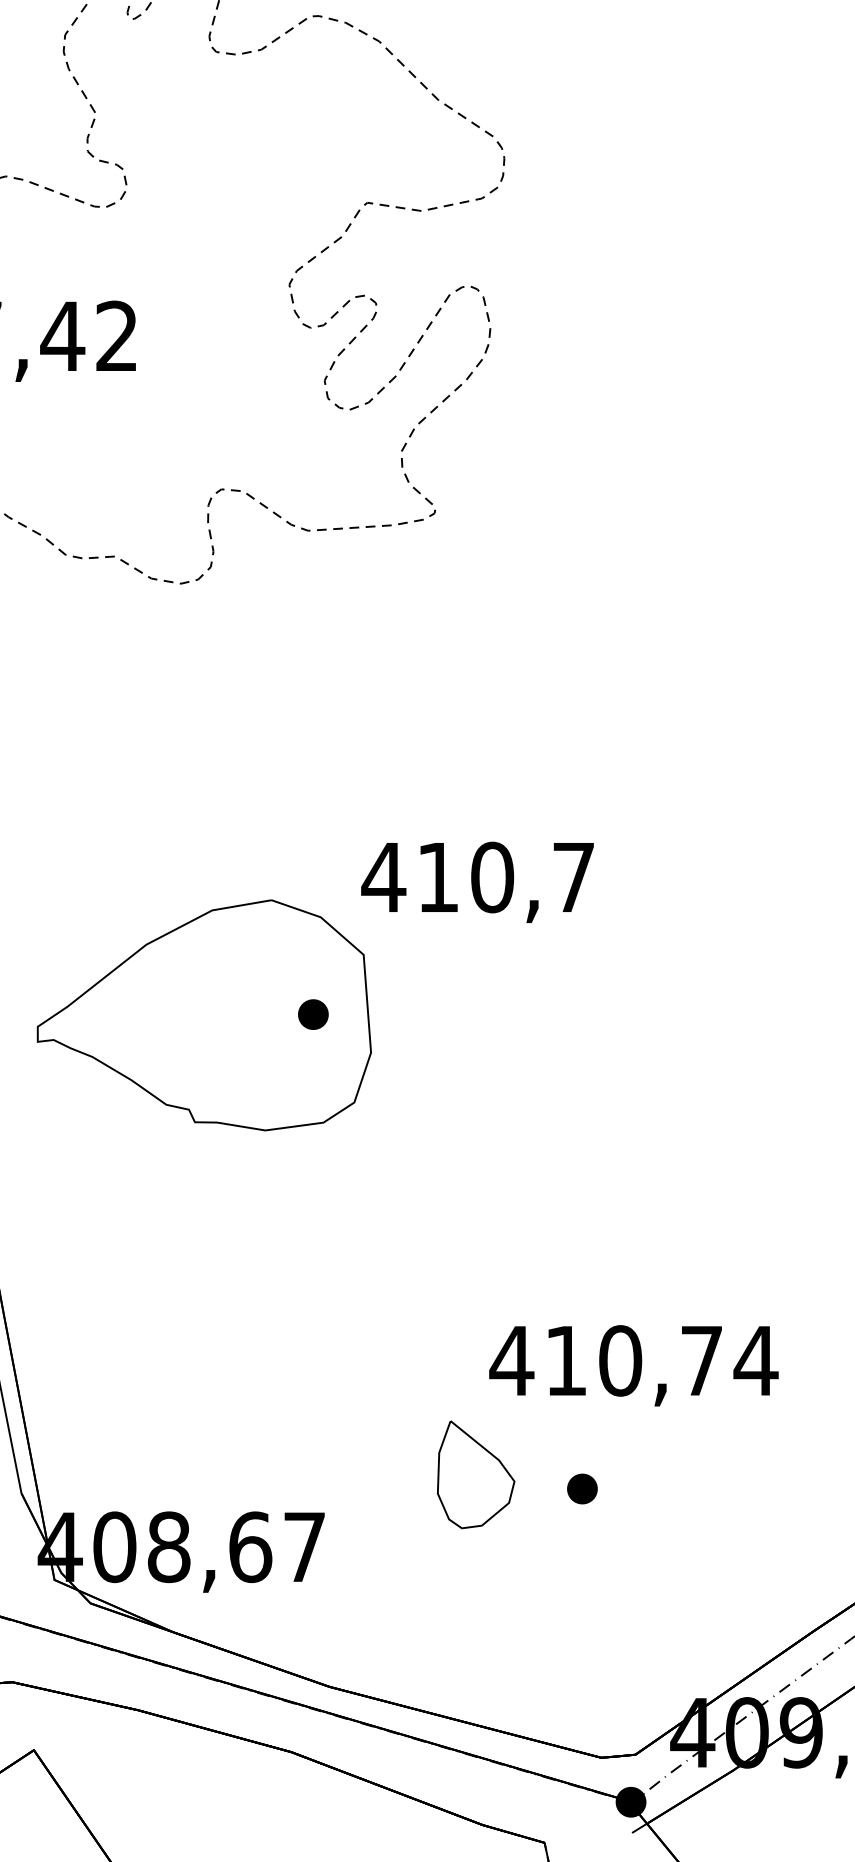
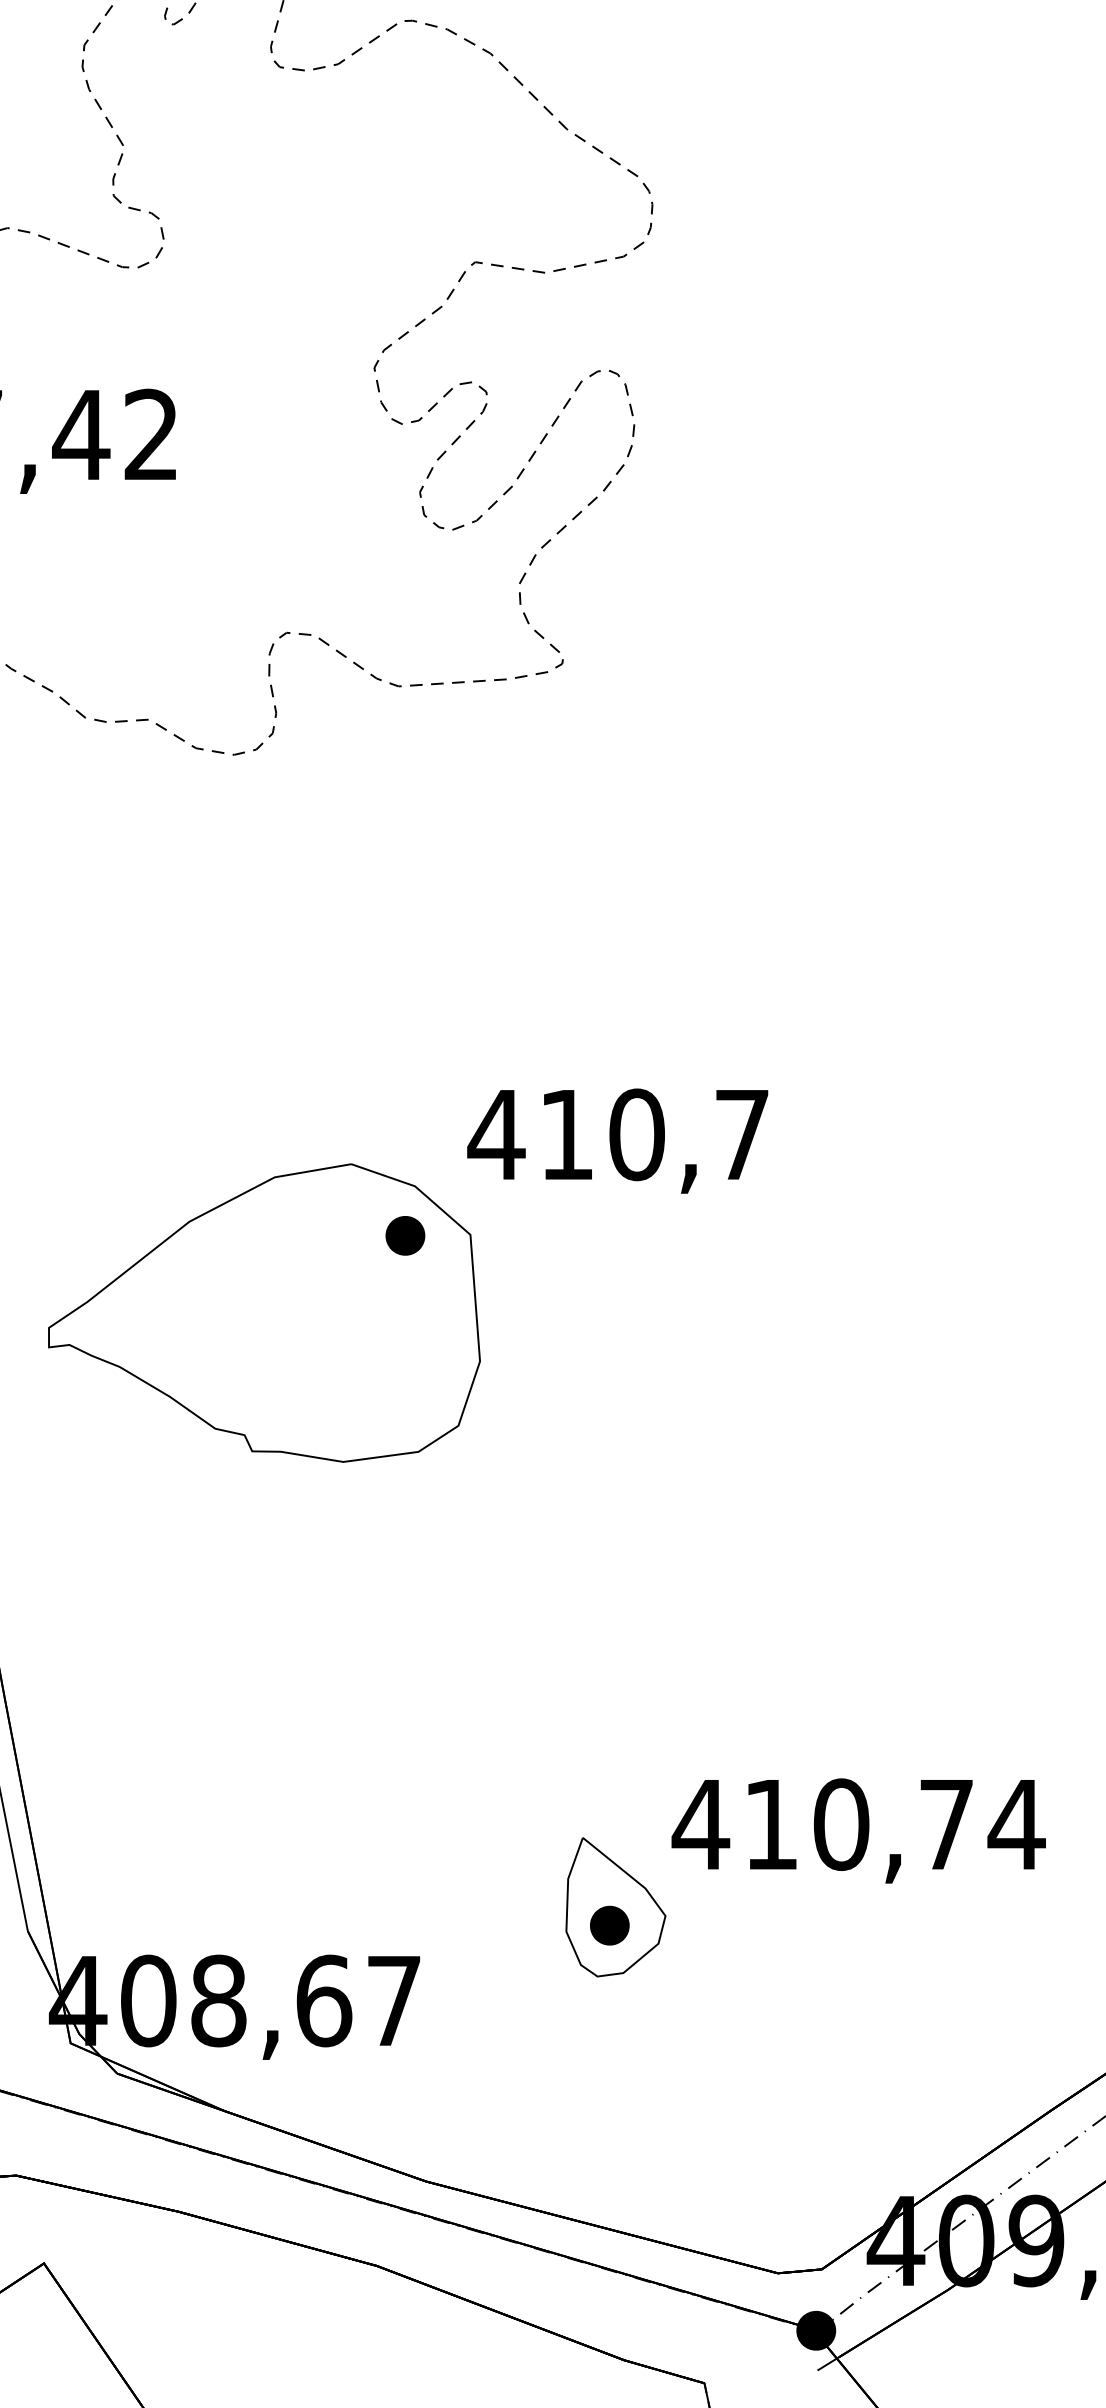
part: (313, 1014) -> (405, 1235), moved
text: (633, 1365) -> (858, 1830), moved
part: (582, 1488) -> (609, 1925), moved

